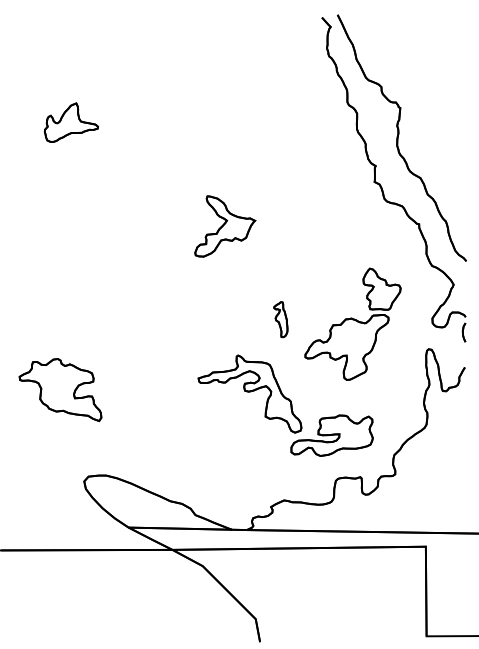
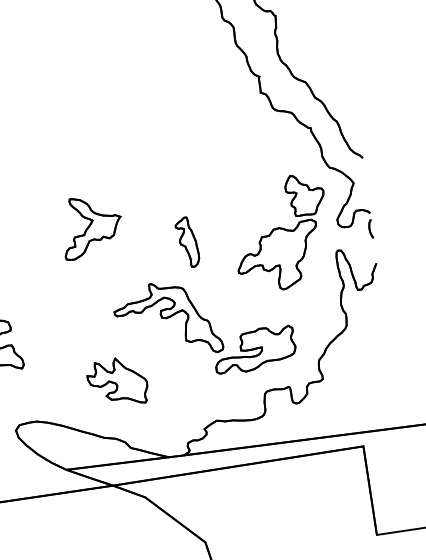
part: (225, 226) -> (91, 226), moved
part: (280, 319) -> (187, 242), size x1.43
part: (352, 323) -> (280, 232), moved
part: (191, 448) -> (117, 382), added

